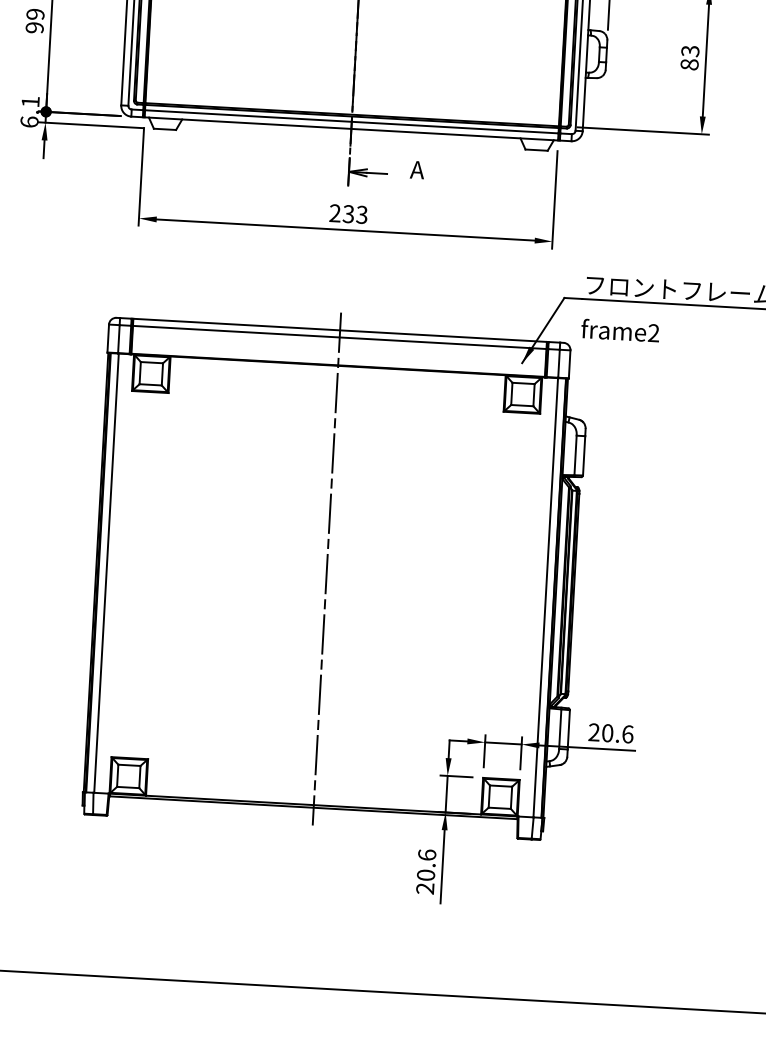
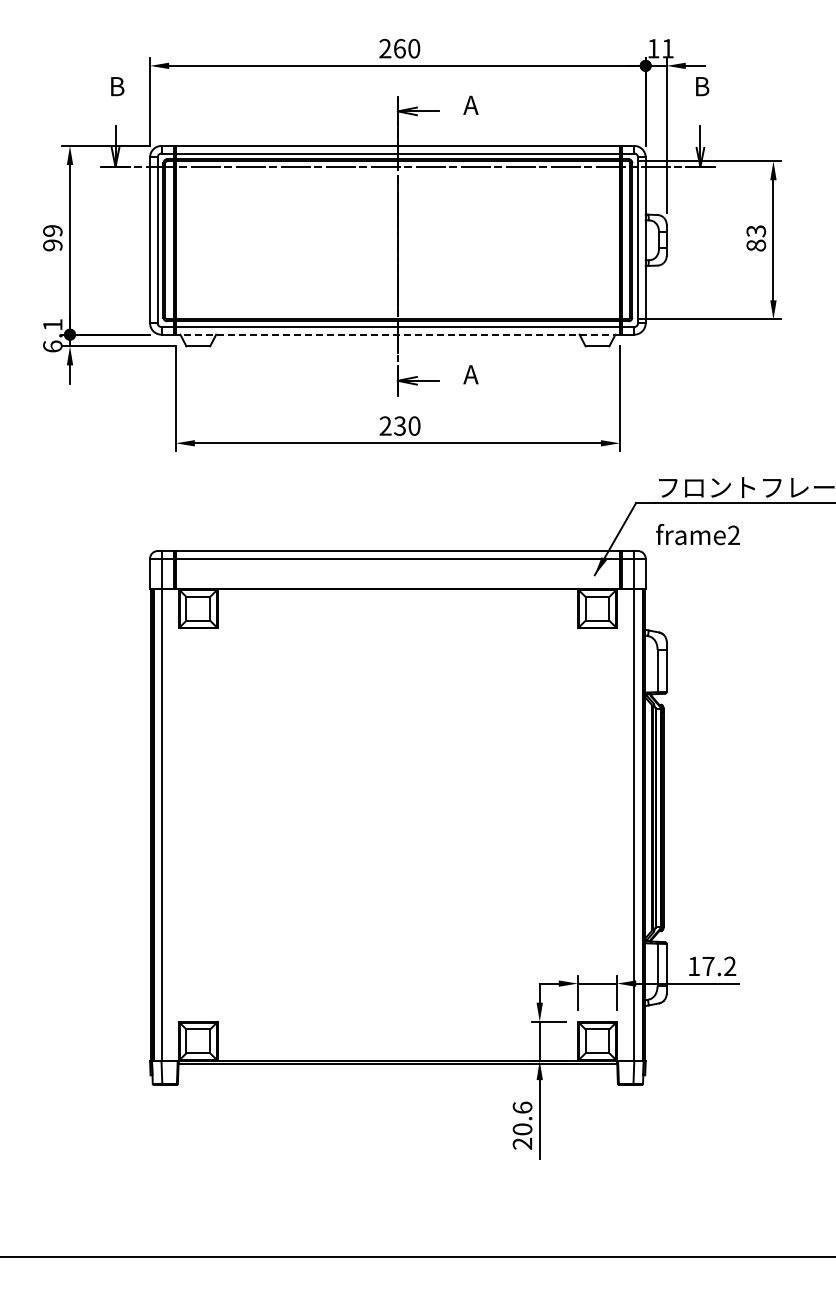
line: (351, 128) -> (397, 334), solid -> dashed
text: (362, 214) -> (414, 425), 233 -> 230
line: (326, 569) -> (397, 807), removed
text: (611, 733) -> (712, 966), 20.6 -> 17.2

